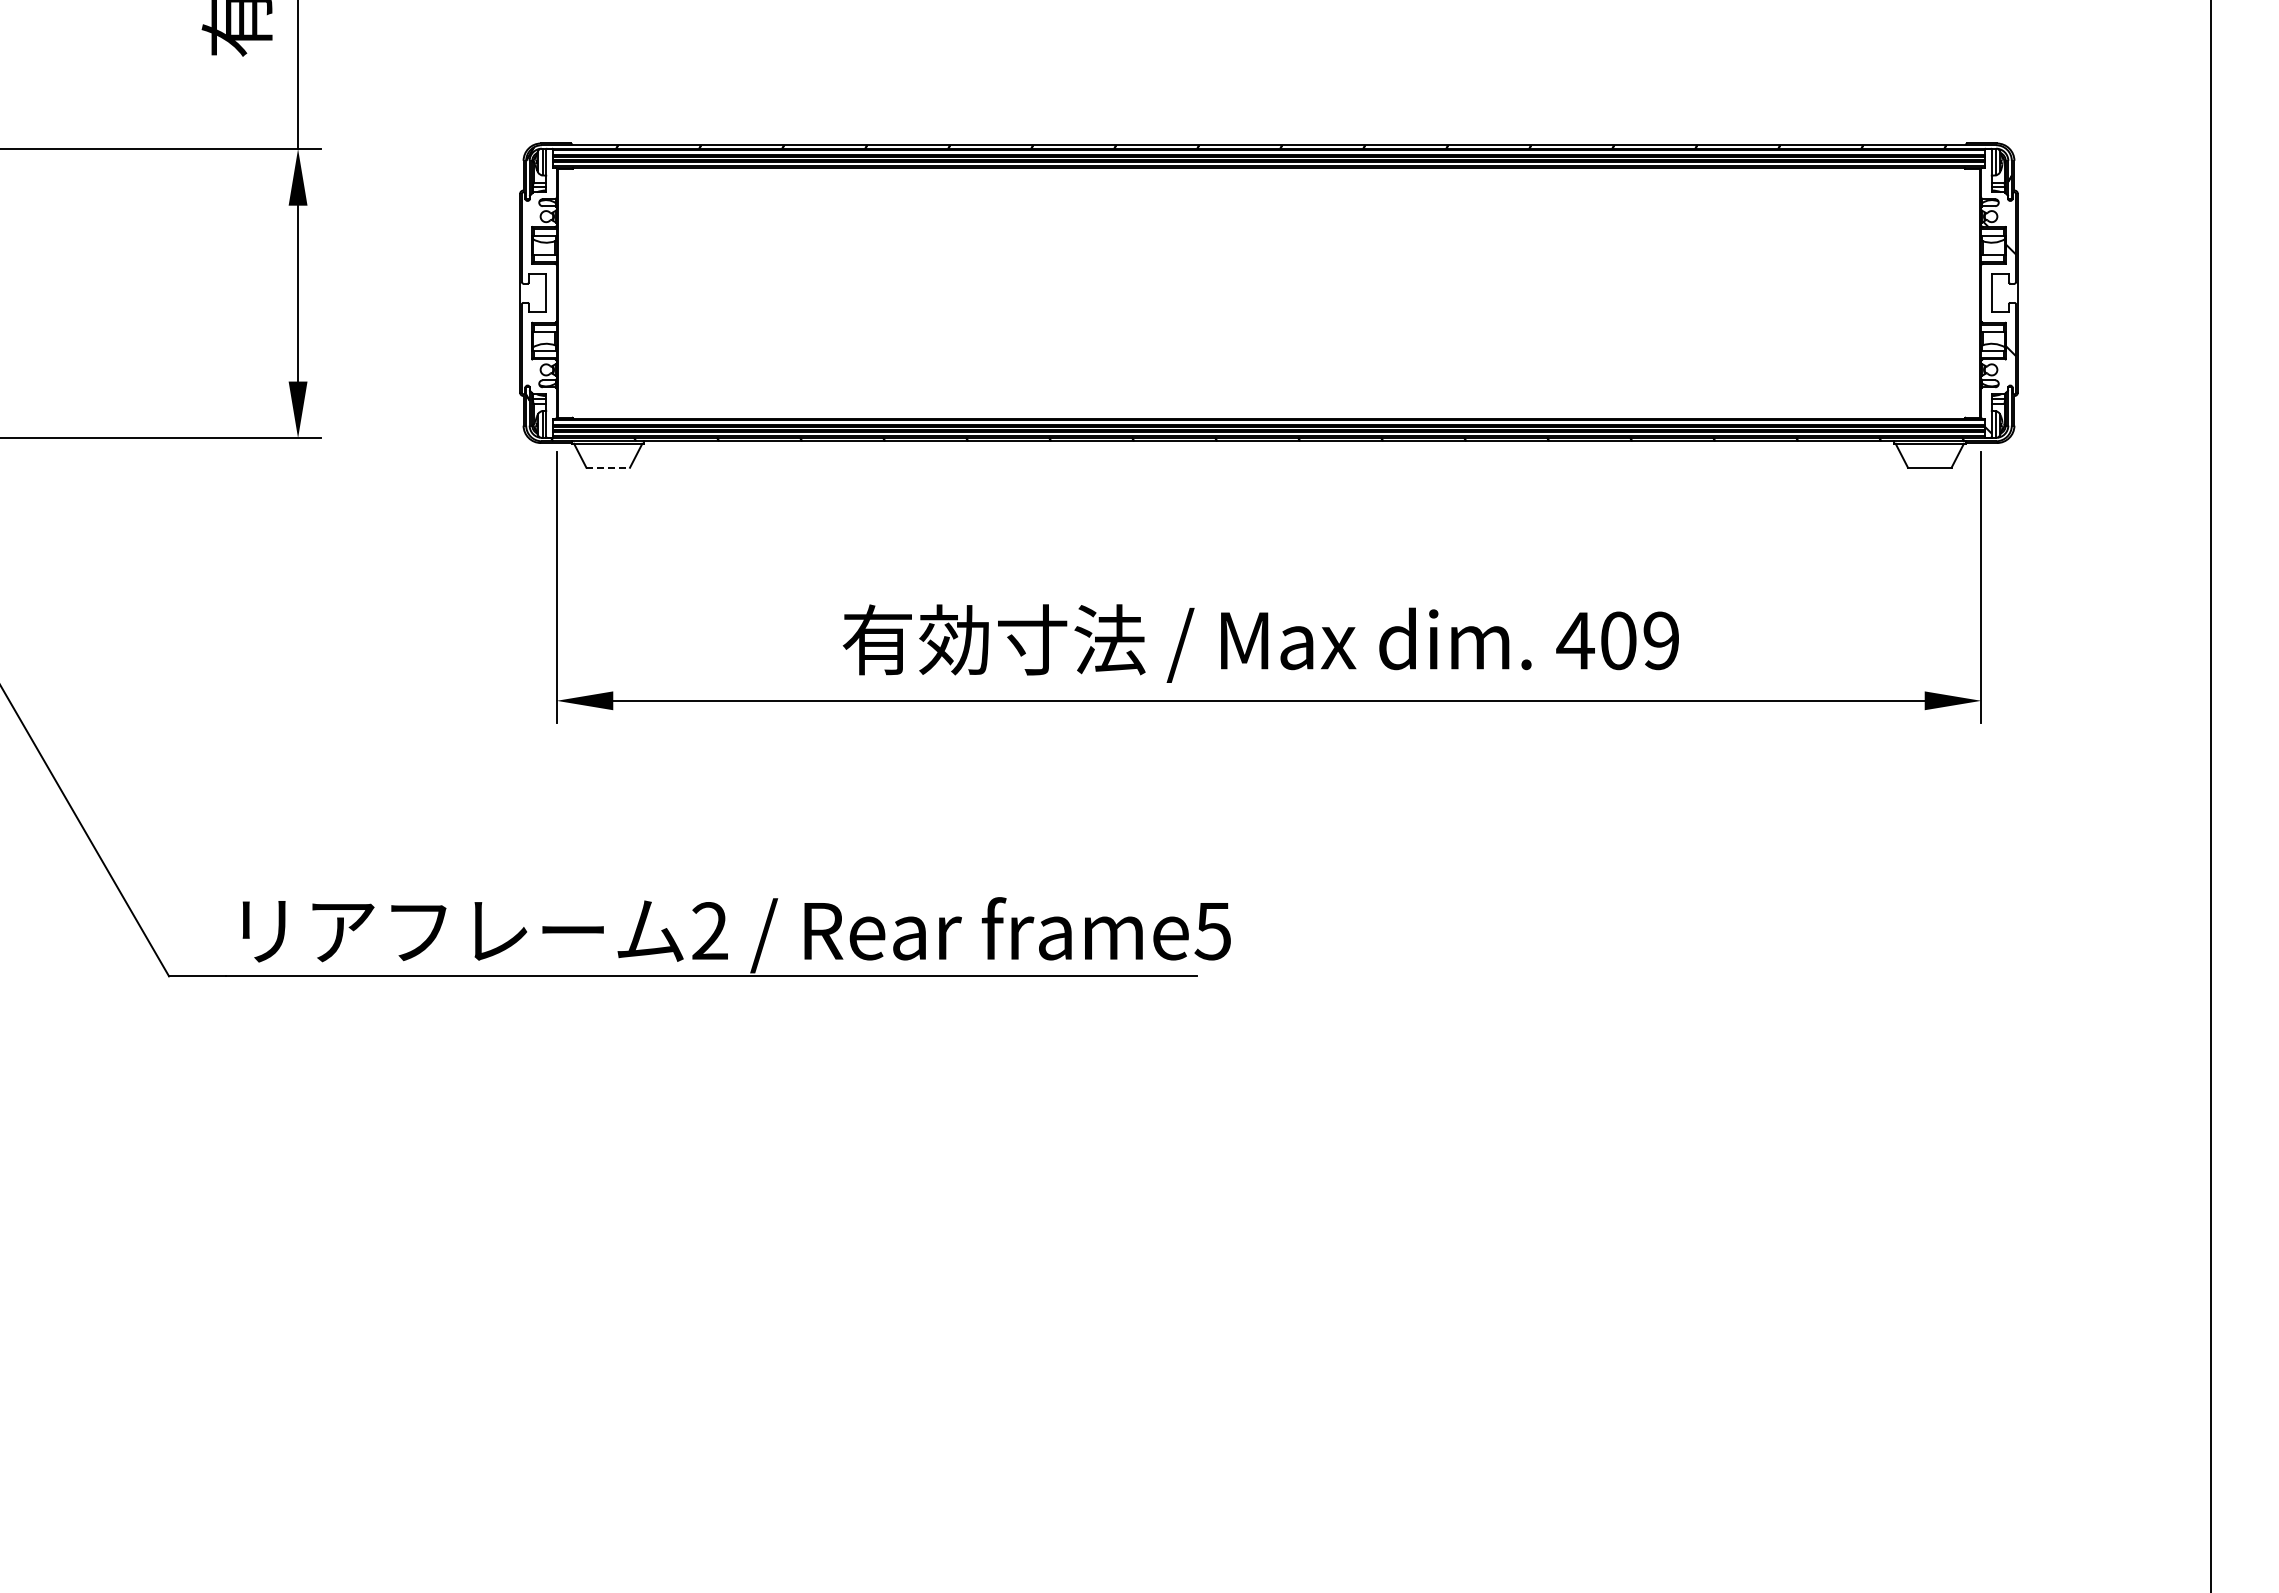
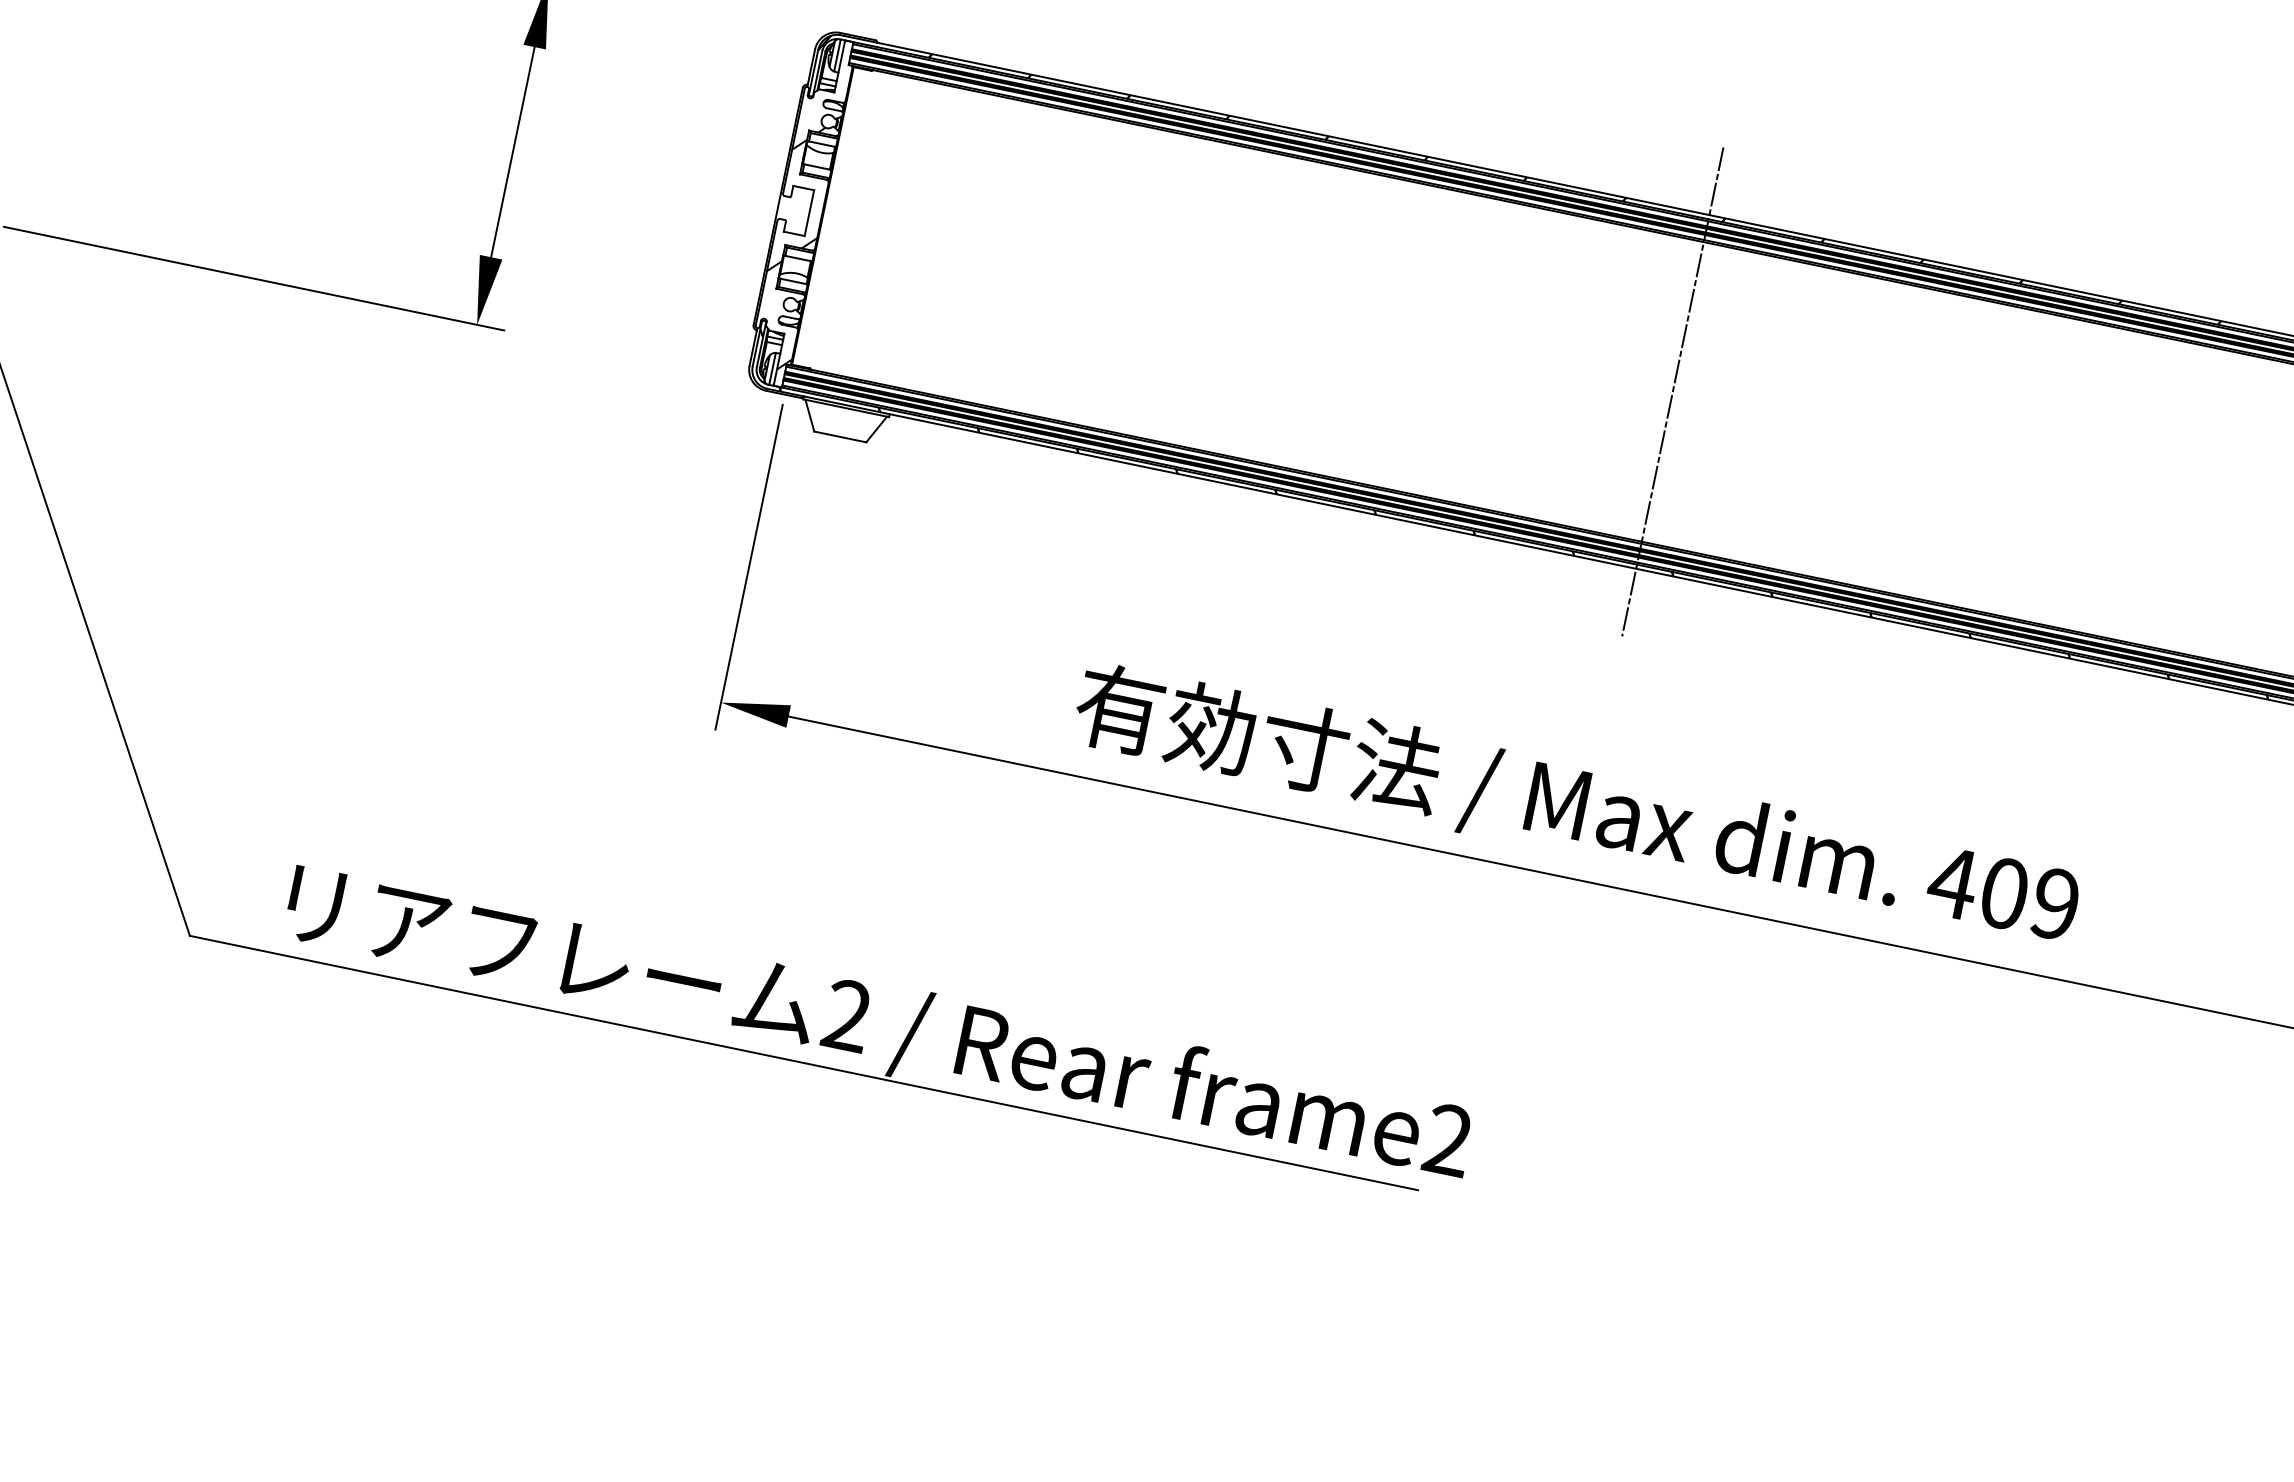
line: (1269, 292) -> (1673, 391), added
hatch: (538, 320) -> (793, 243), added
line: (608, 467) -> (840, 436), dashed -> solid
text: (1212, 931) -> (1447, 1140), frame5 -> frame2

